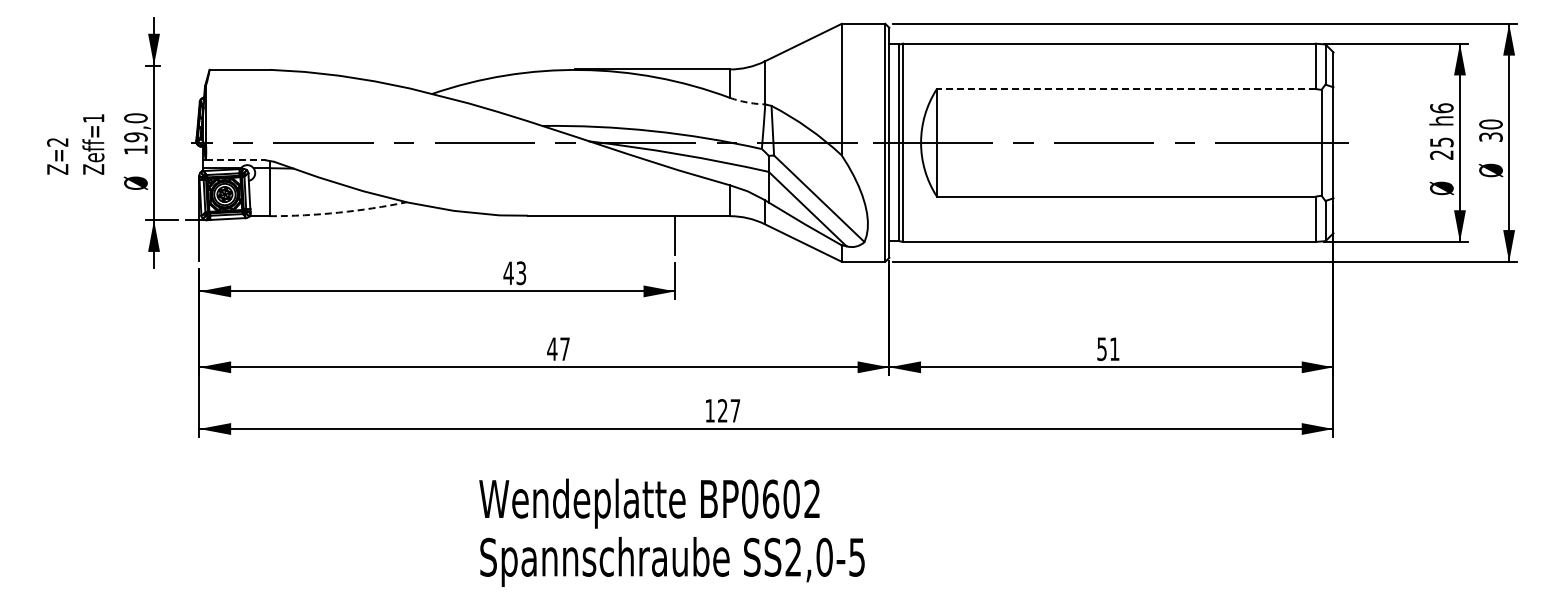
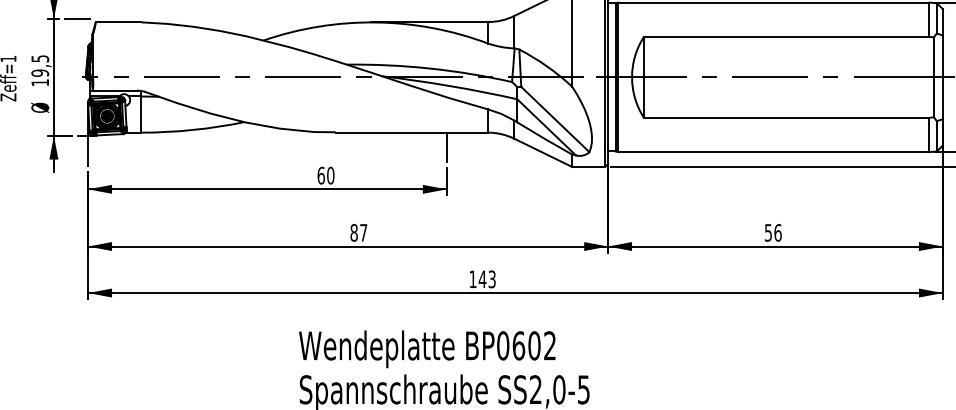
line: (184, 65) -> (76, 19), added
line: (1125, 89) -> (786, 37), dashed -> solid
arc: (747, 102) -> (501, 46), dashed -> solid
text: (135, 118) -> (39, 59), 19,0 -> 19,5
line: (236, 160) -> (116, 90), dashed -> solid
arc: (338, 212) -> (192, 129), dashed -> solid
text: (514, 273) -> (325, 175), 43 -> 60
text: (552, 349) -> (354, 233), 47 -> 87
text: (1114, 349) -> (777, 233), 51 -> 56
text: (728, 410) -> (486, 279), 127 -> 143

